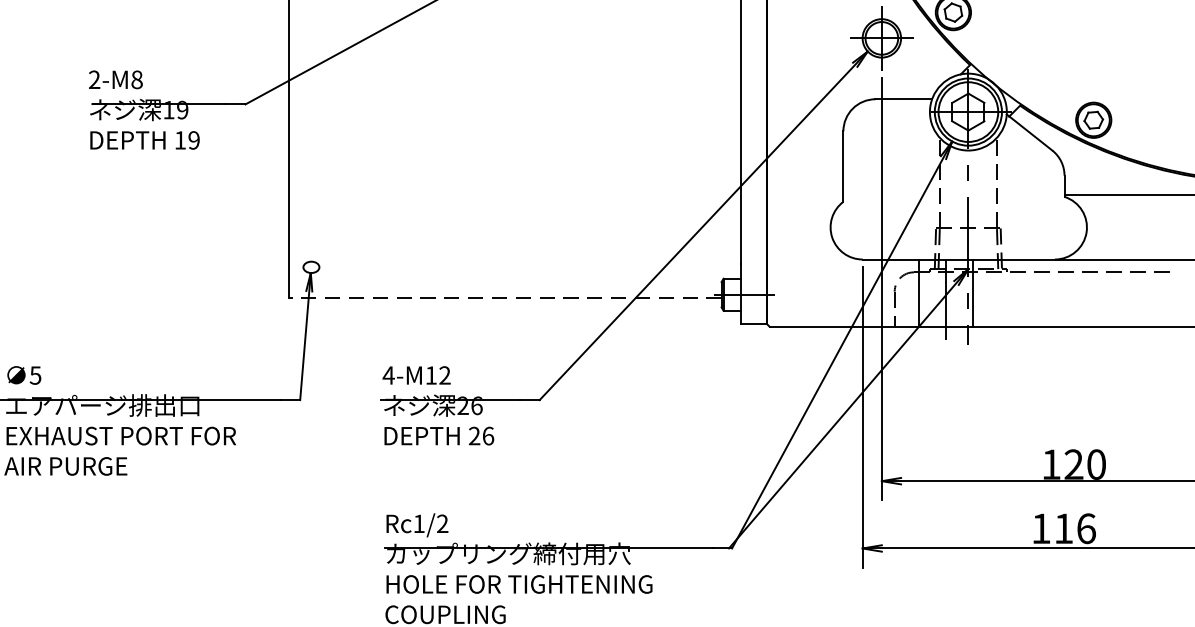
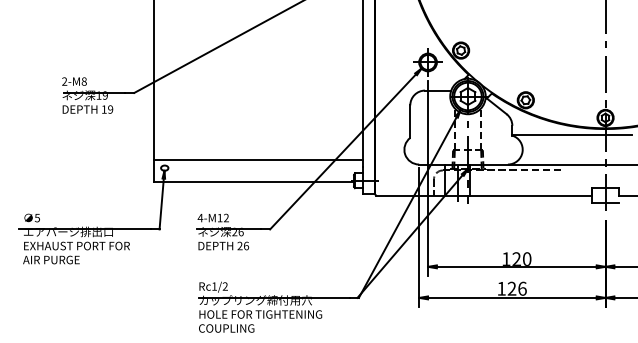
line: (514, 250) -> (258, 160), added
line: (505, 298) -> (254, 182), dashed -> solid
text: (1062, 528) -> (511, 288), 116 -> 126

